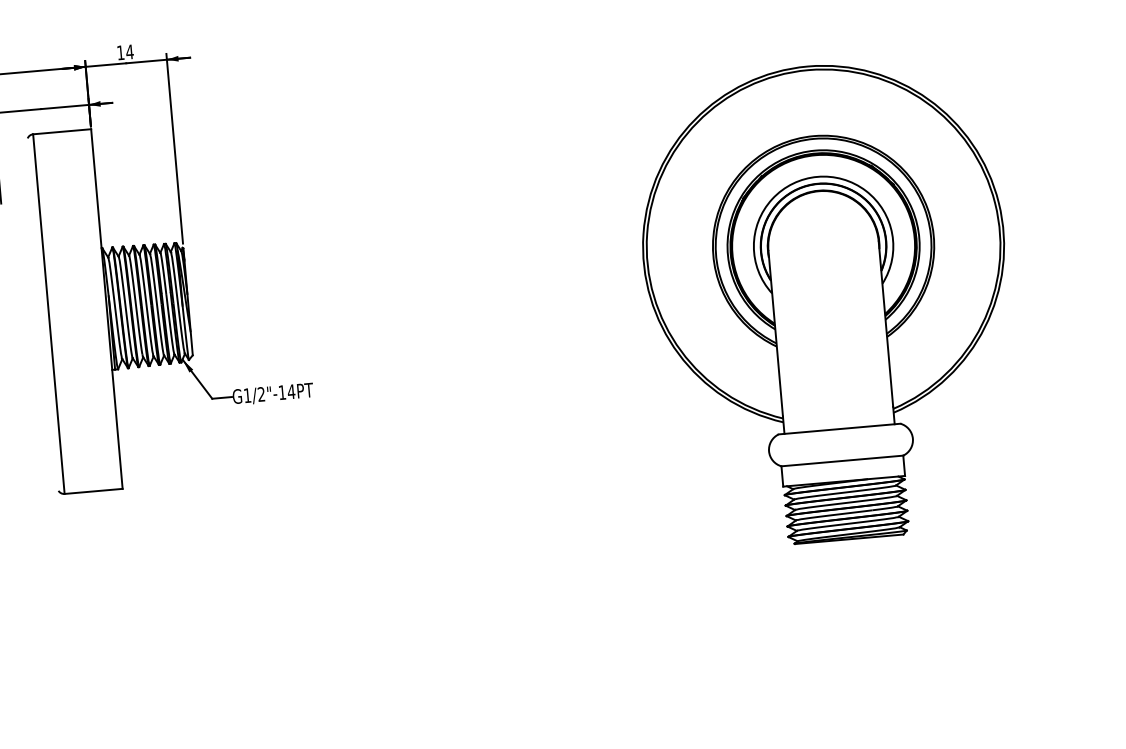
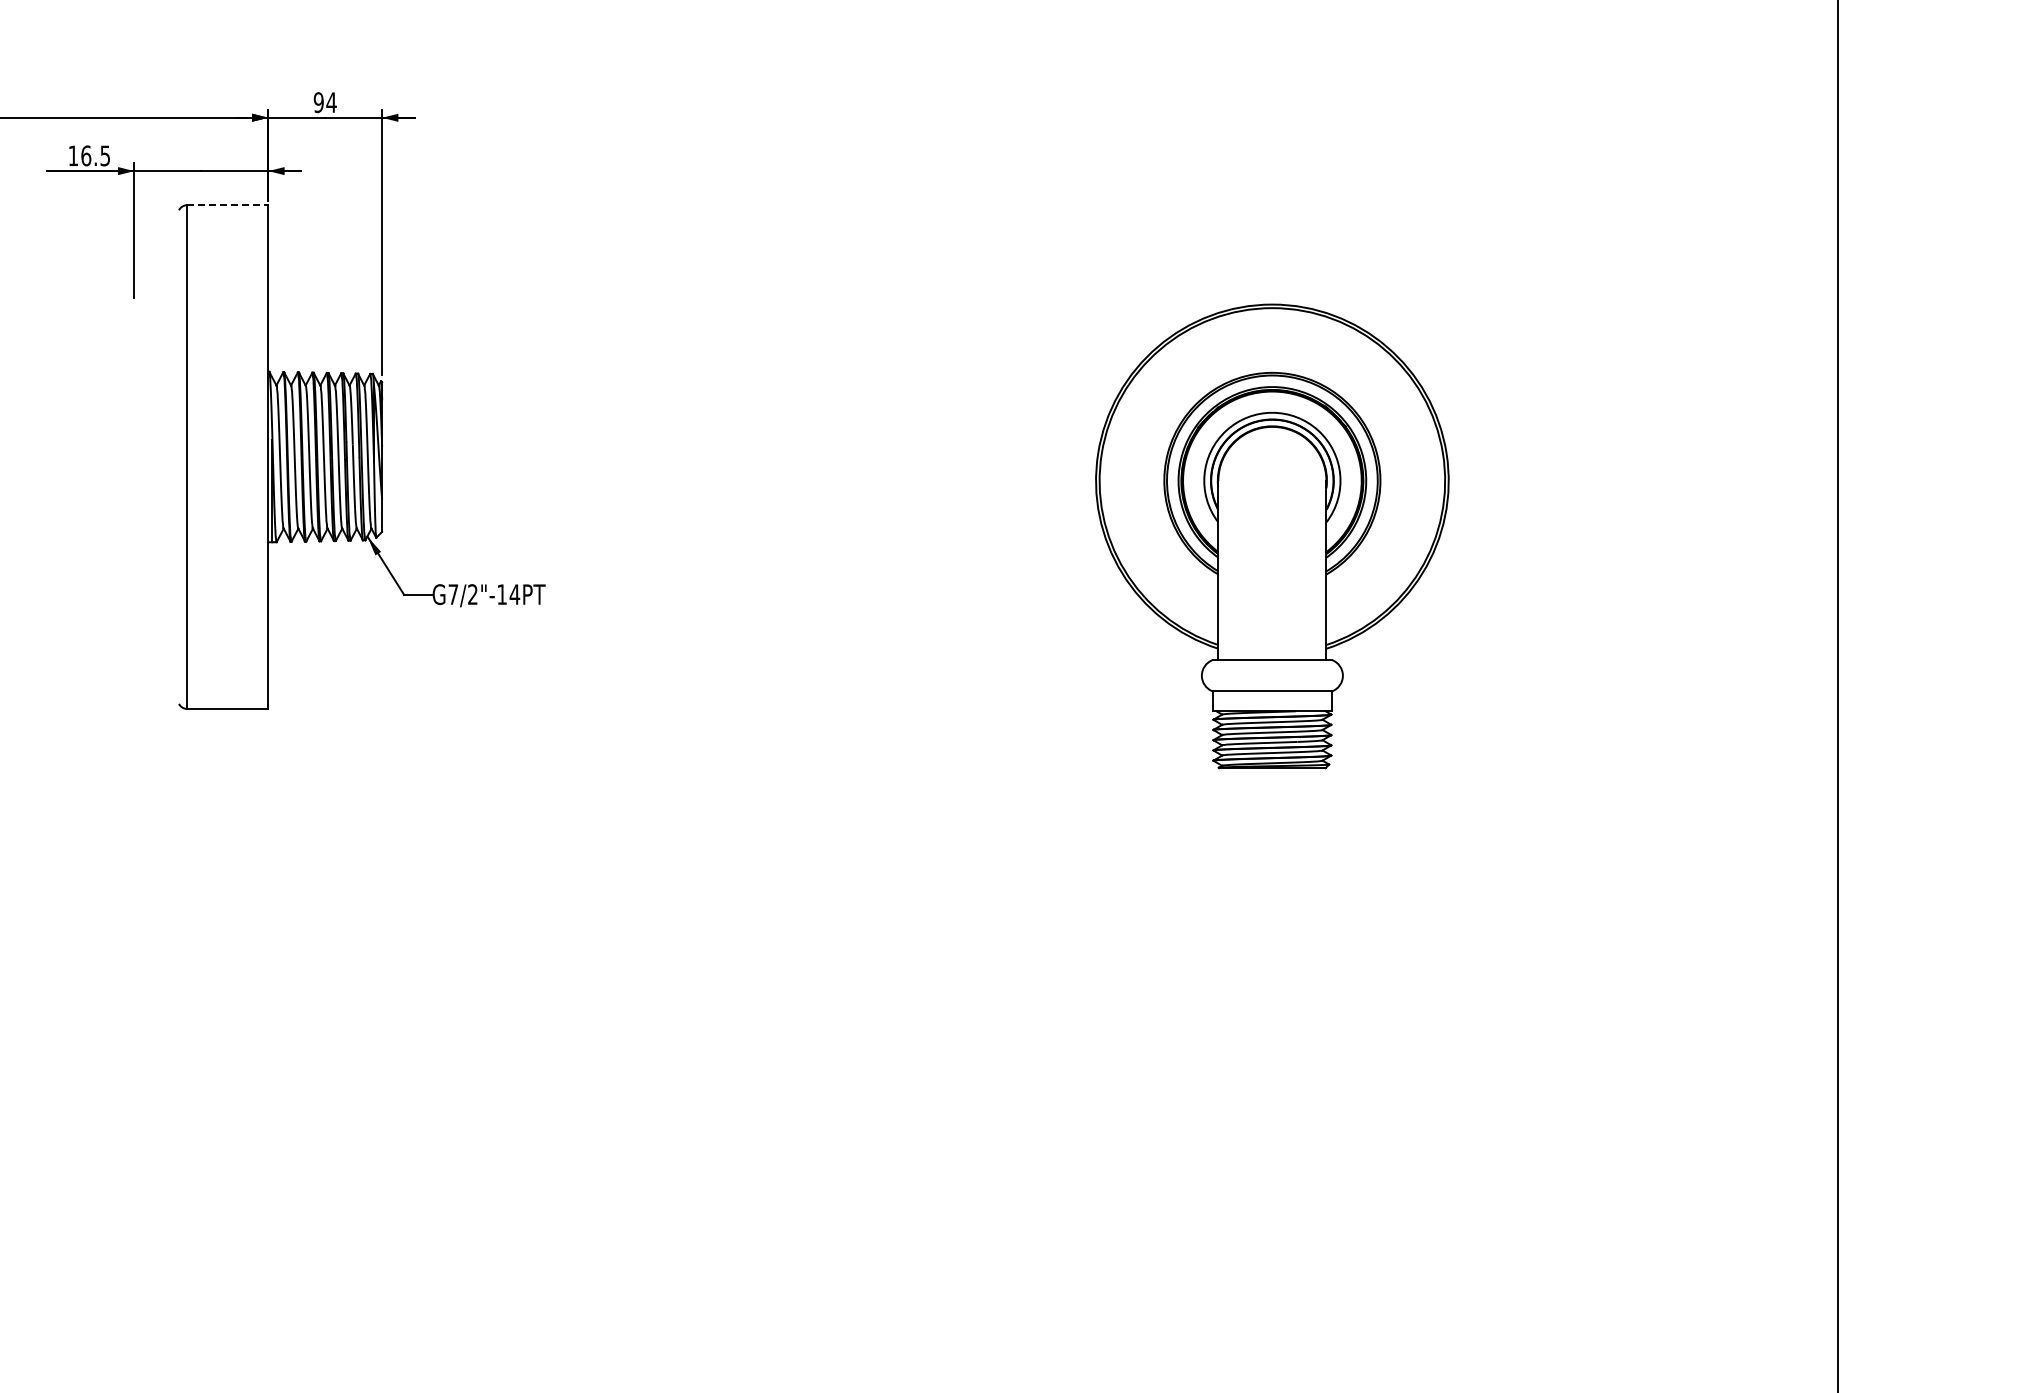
text: (120, 52) -> (318, 102), 14 -> 94
line: (62, 132) -> (227, 205), solid -> dashed
part: (828, 303) -> (1272, 536), size x0.7
text: (247, 395) -> (453, 594), G1/2"-14PT -> G7/2"-14PT

